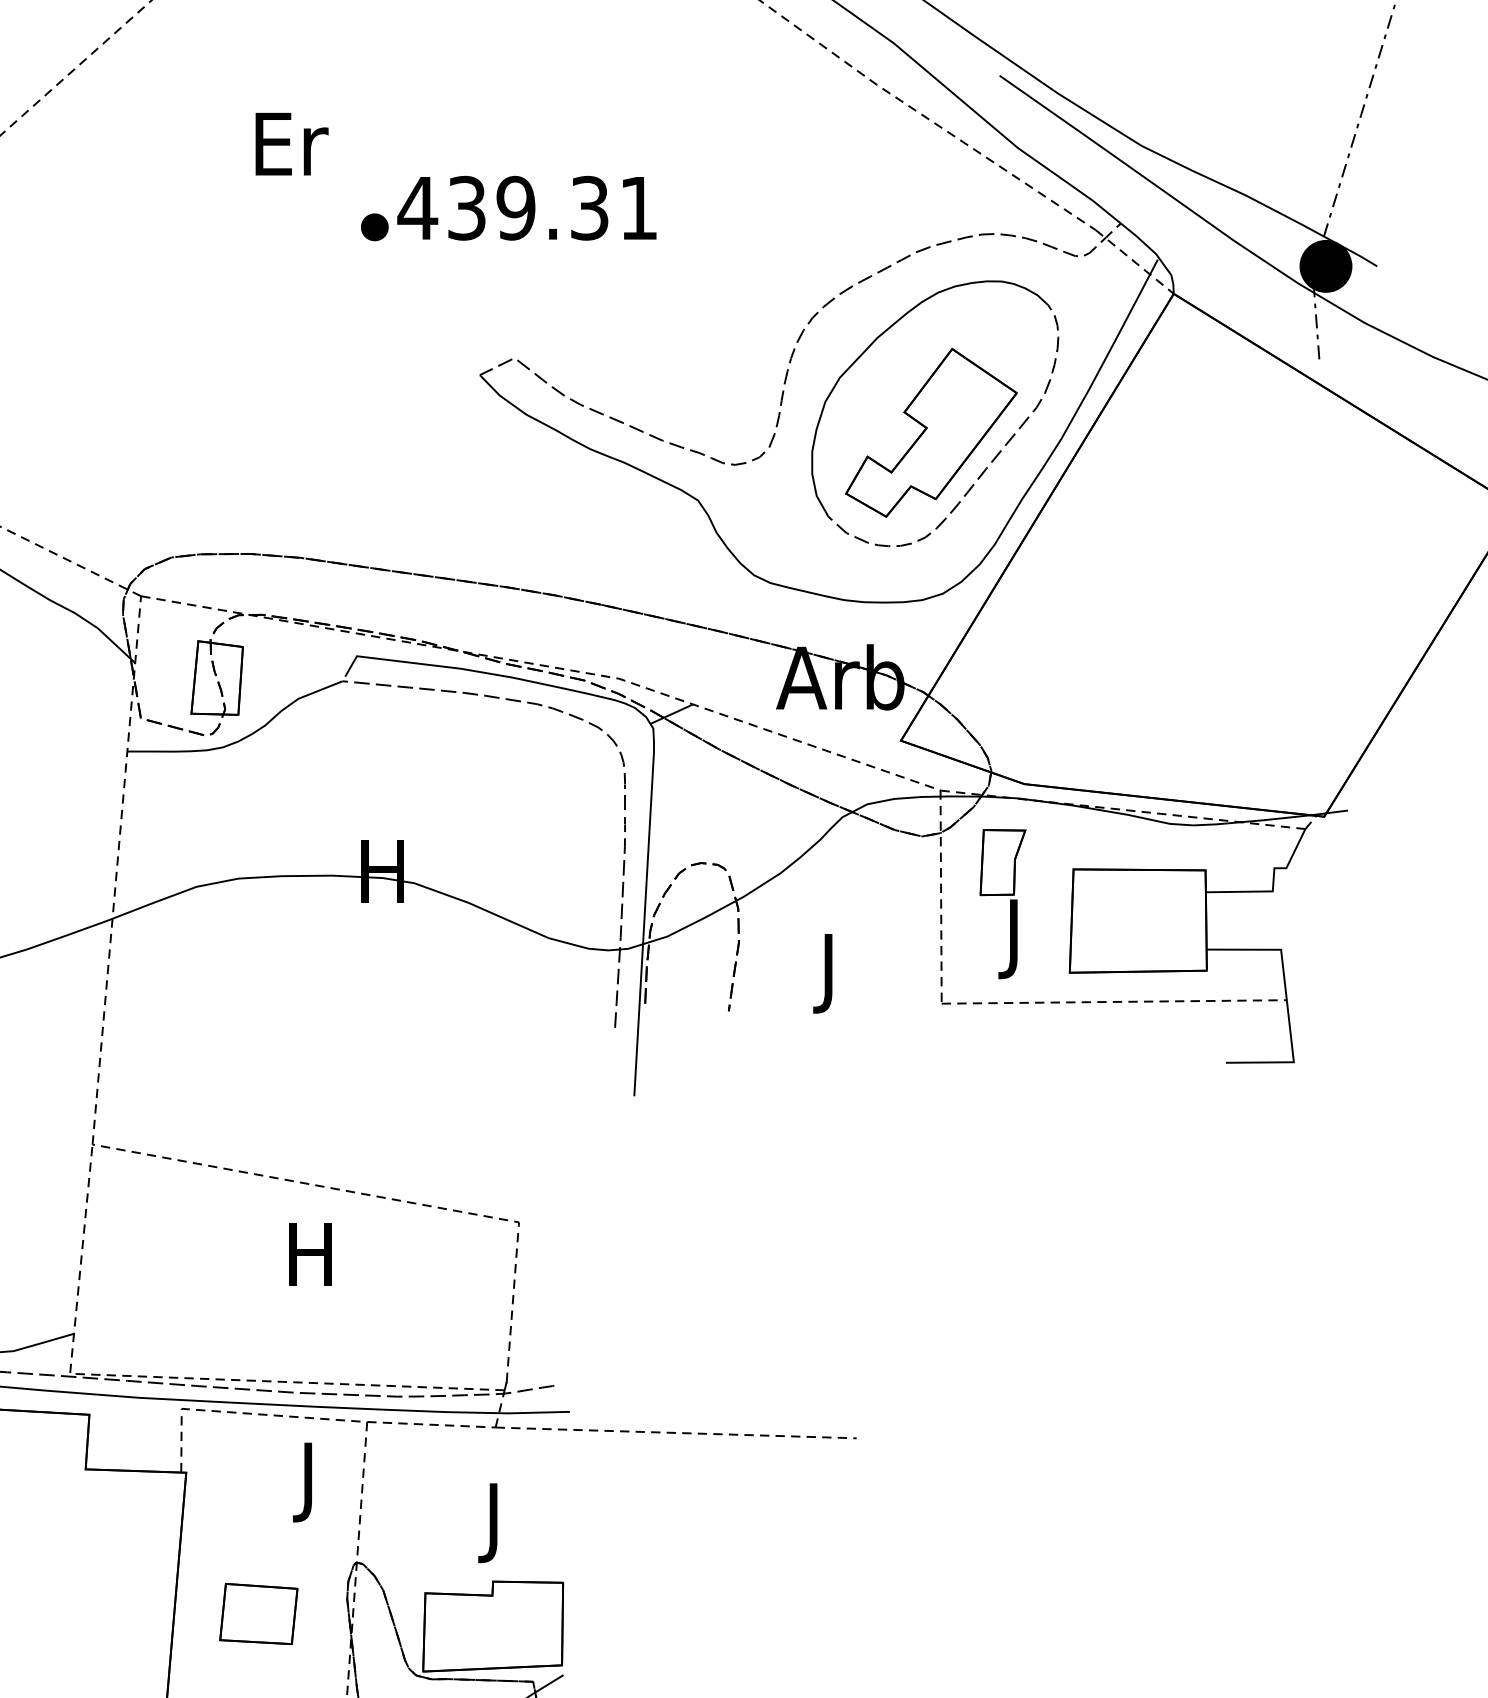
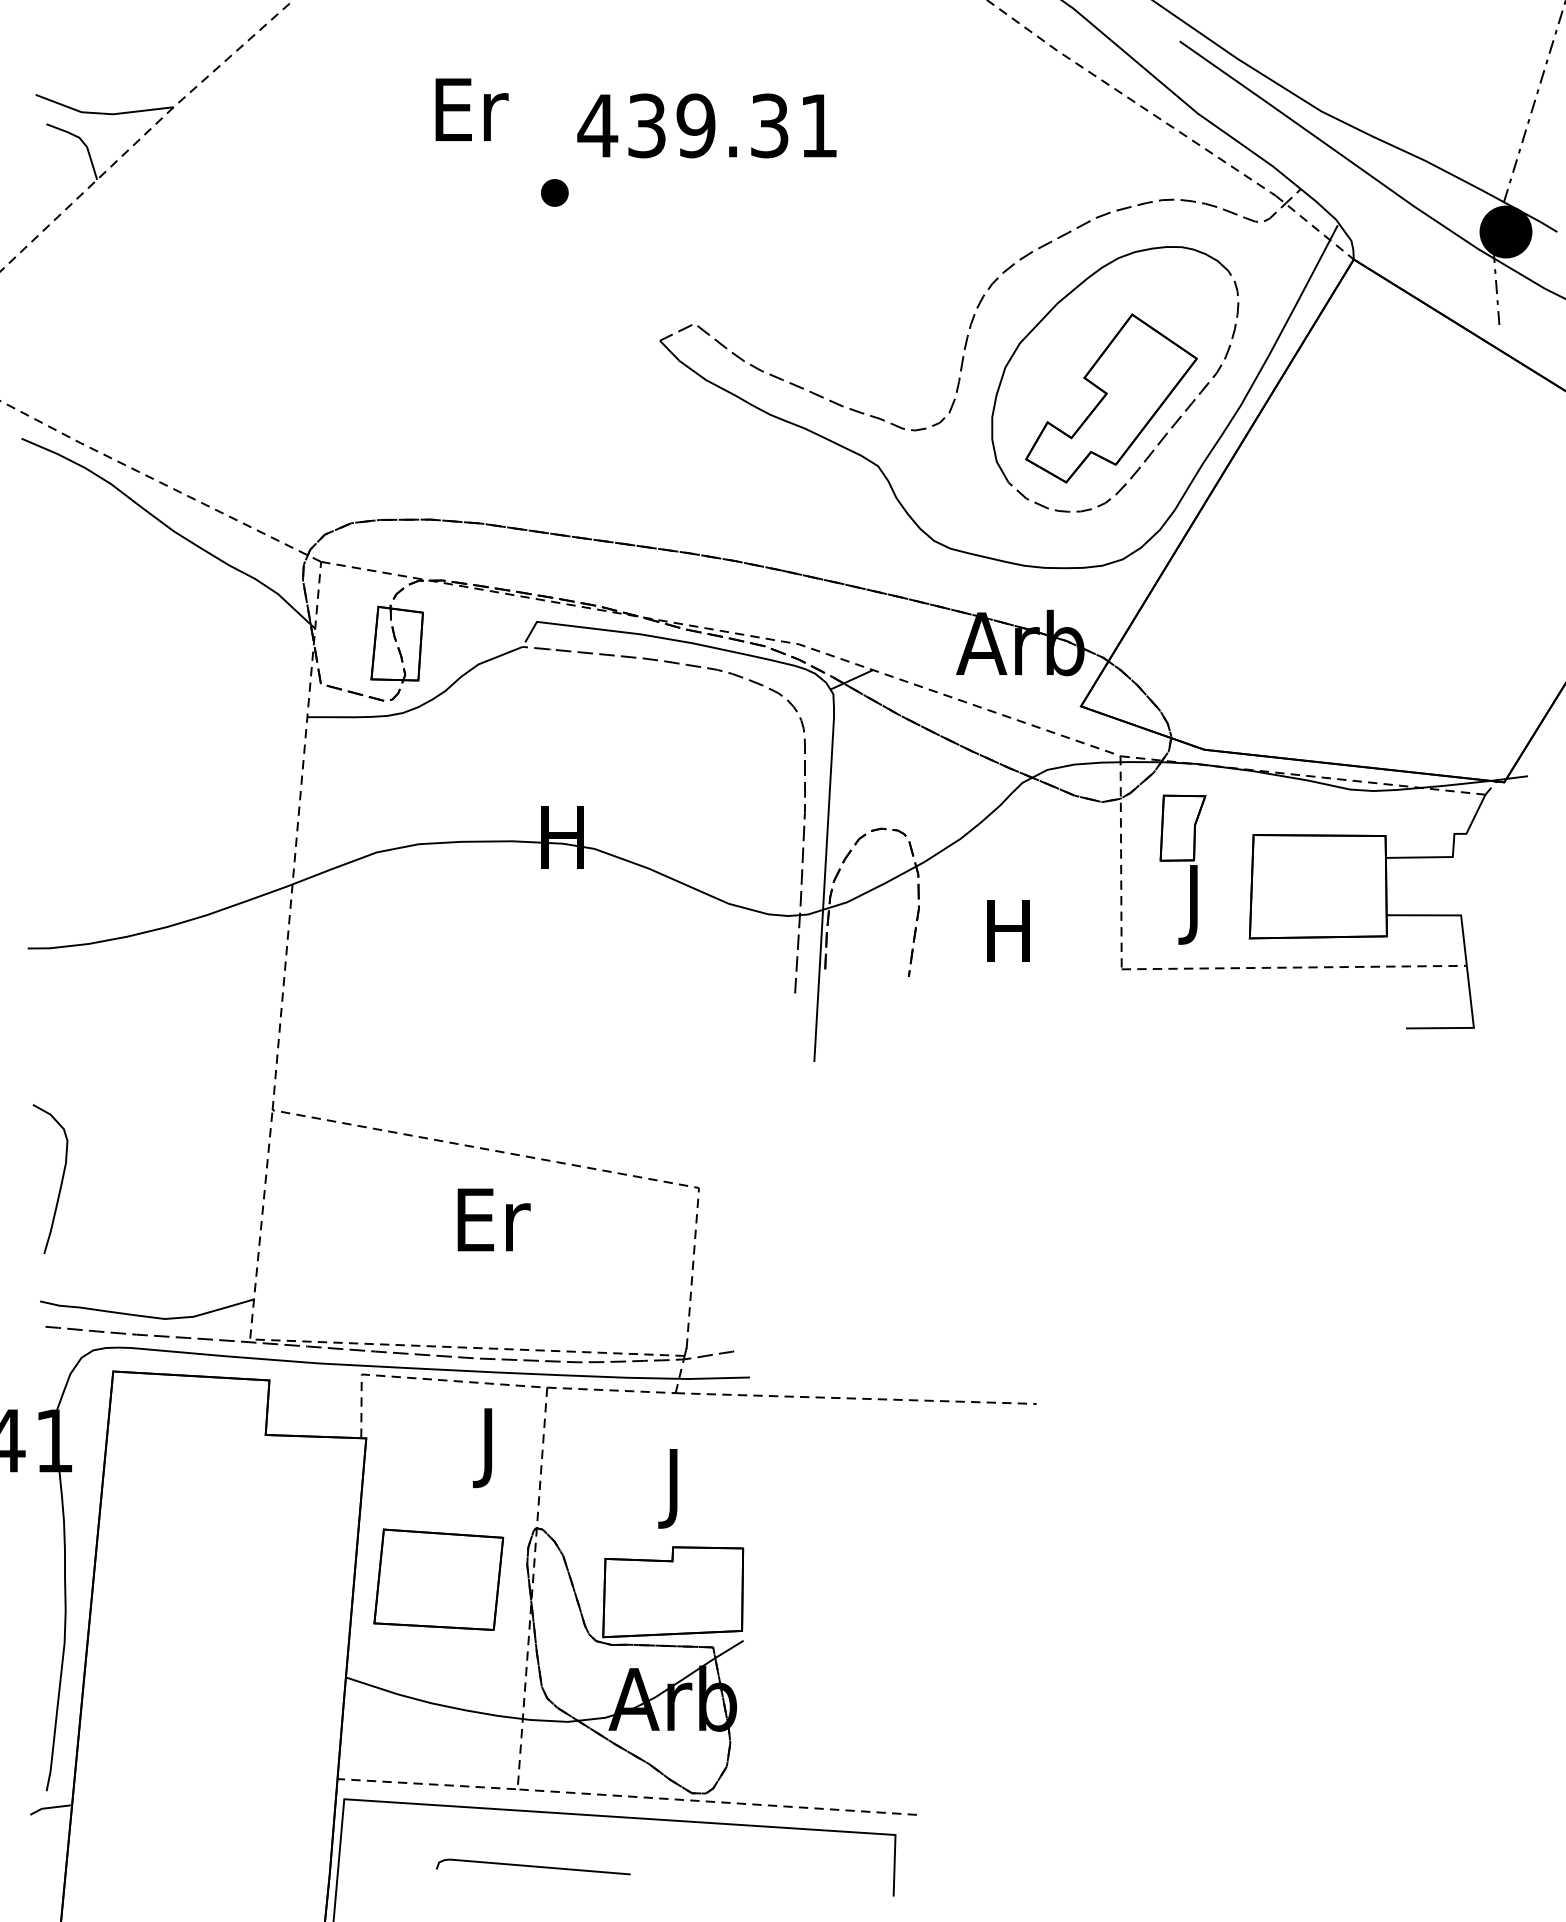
text: (526, 207) -> (706, 125), moved
text: (828, 973) -> (1008, 939), J -> H
text: (313, 1253) -> (493, 1219), H -> Er
part: (258, 1613) -> (438, 1579), size x1.67

